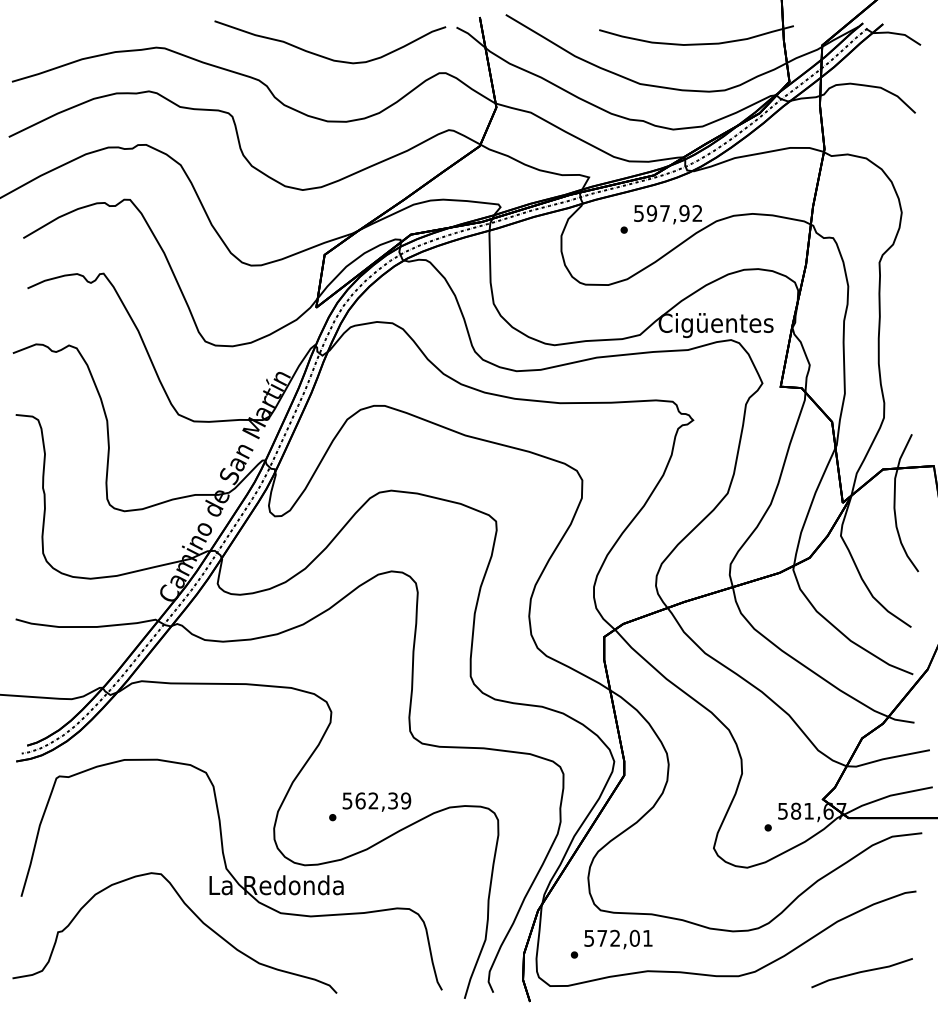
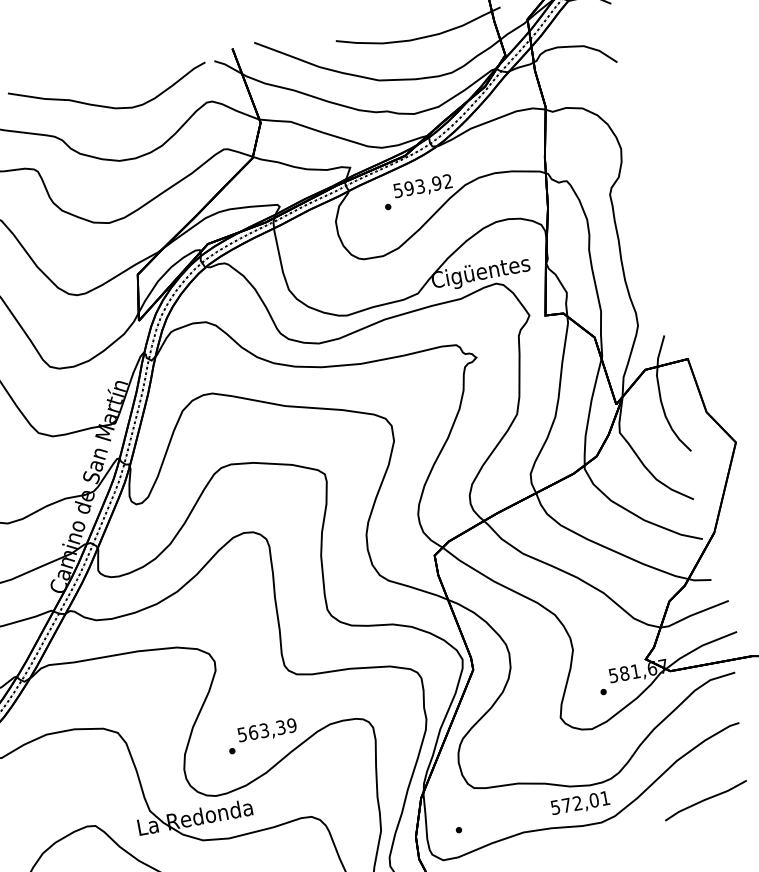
text: (664, 213) -> (419, 186), 597,92 -> 593,92
text: (373, 801) -> (264, 731), 562,39 -> 563,39
text: (618, 939) -> (580, 803), moved

